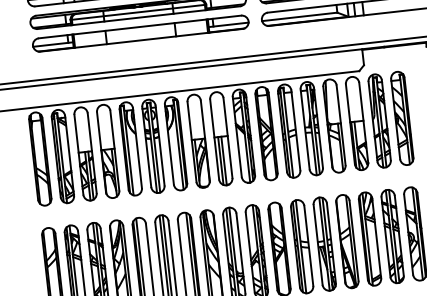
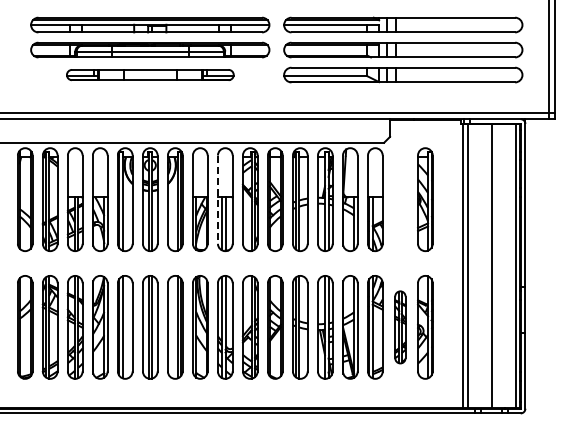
part: (140, 33) -> (150, 74), size x0.7
part: (379, 120) -> (400, 199), removed
line: (214, 140) -> (217, 200), solid -> dashed
part: (392, 236) -> (400, 327), size x0.7

